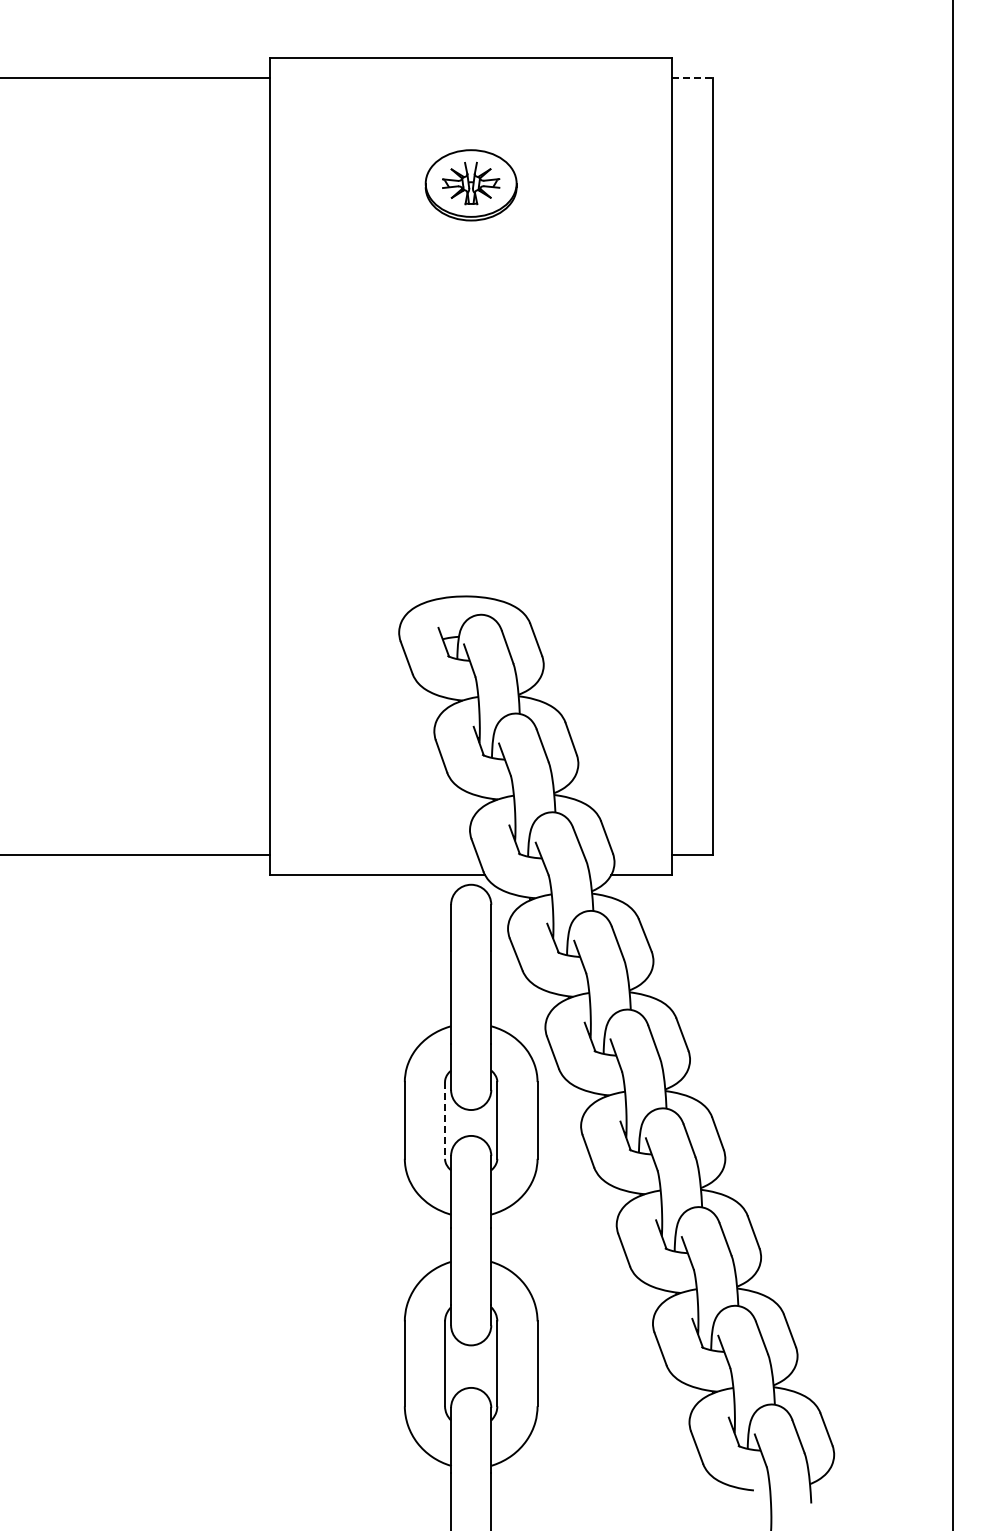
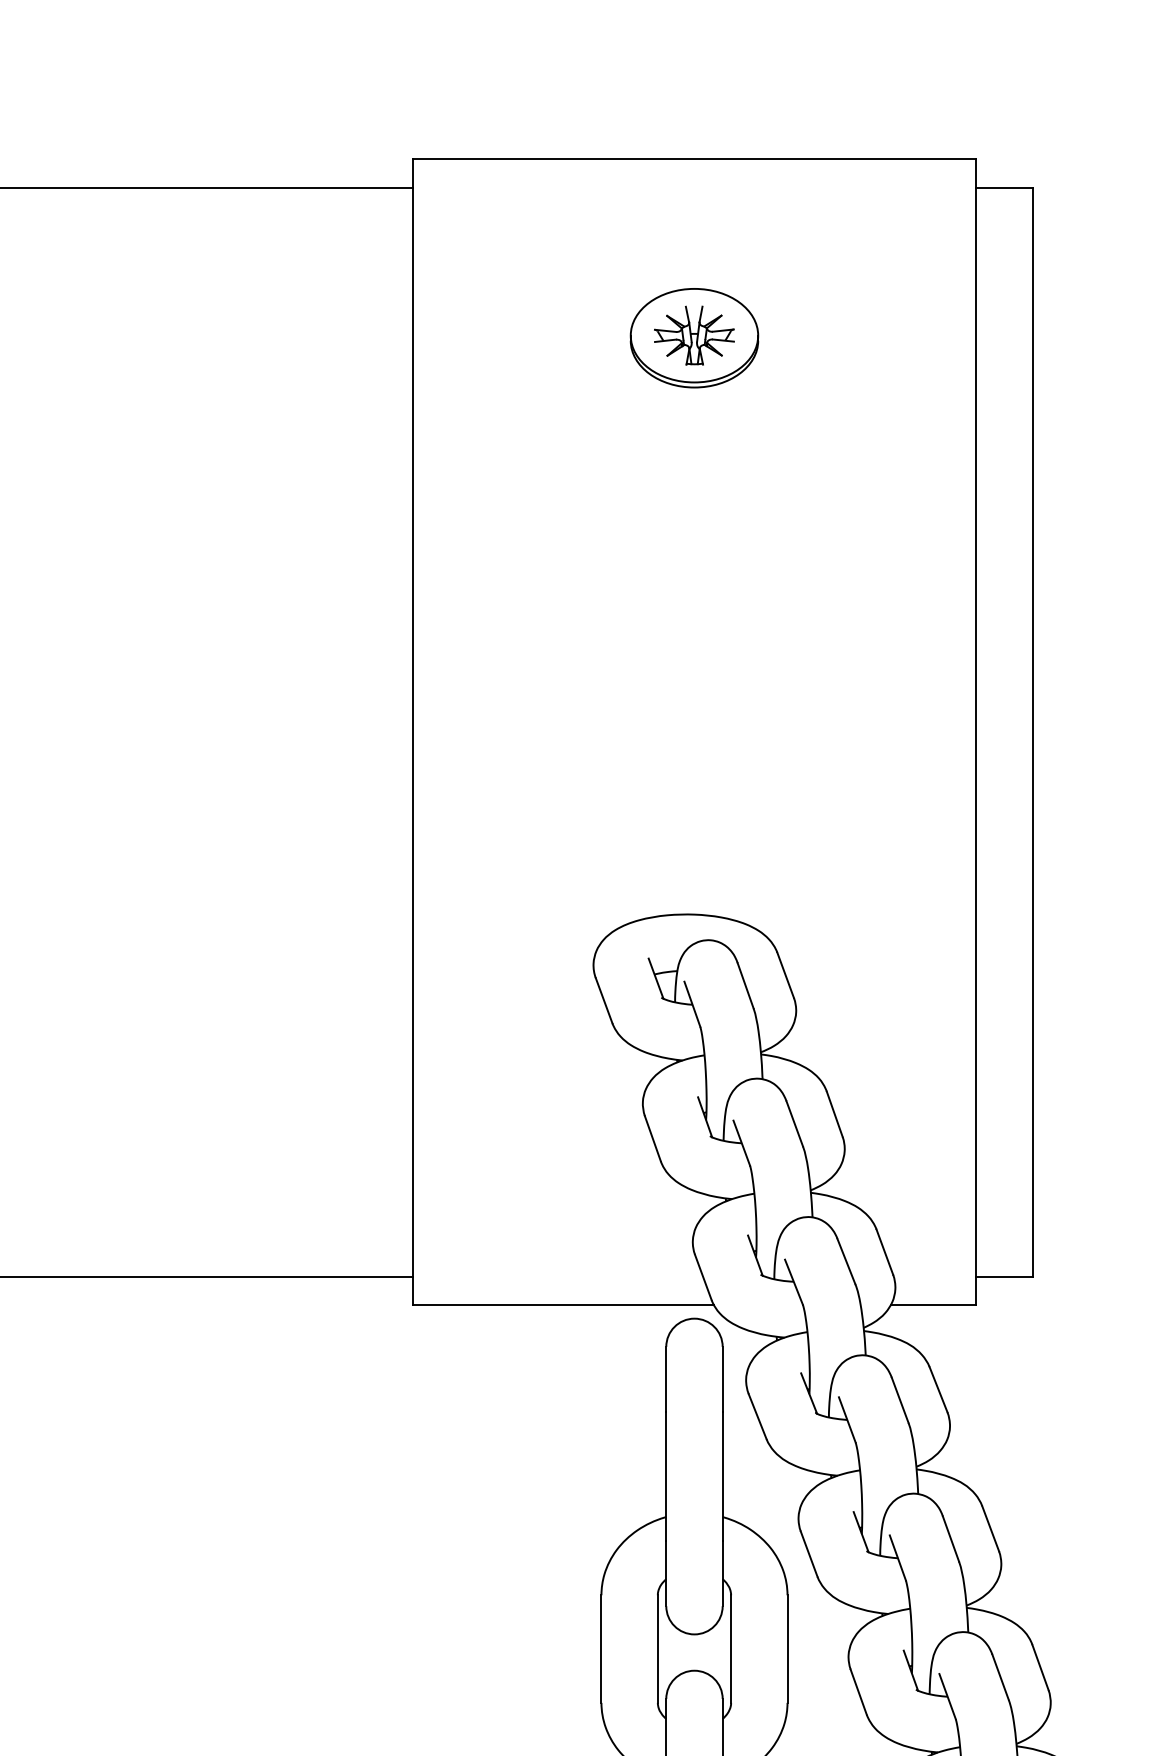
line: (692, 77) -> (1004, 187), dashed -> solid
line: (445, 1120) -> (658, 1649), dashed -> solid

